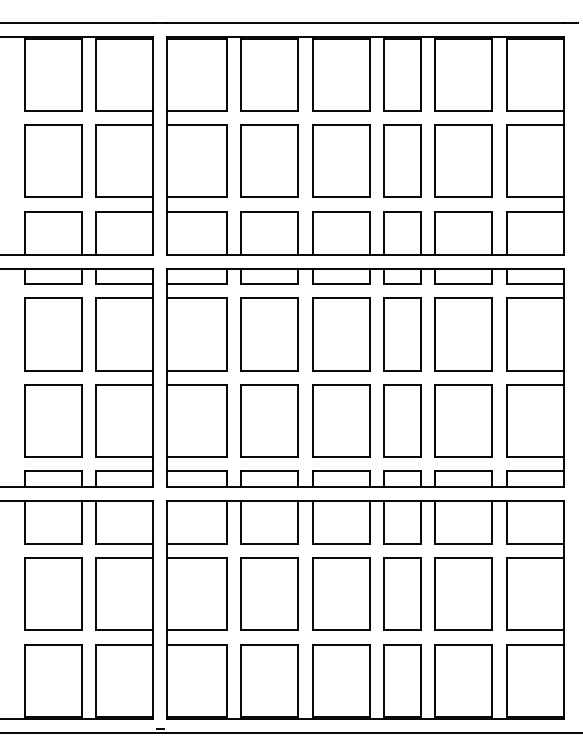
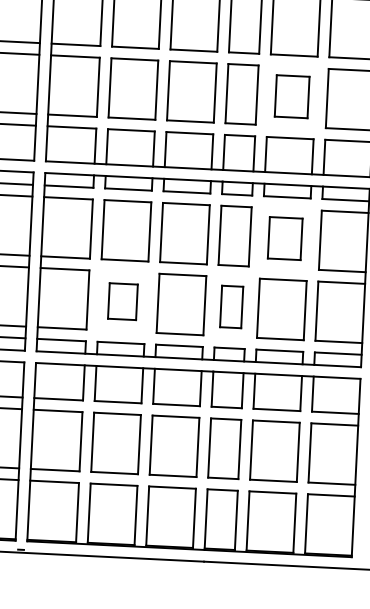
part: (463, 160) -> (292, 96), size x0.7
part: (463, 334) -> (285, 238), size x0.7
part: (269, 420) -> (122, 301), size x0.6
part: (402, 420) -> (231, 306), size x0.7

